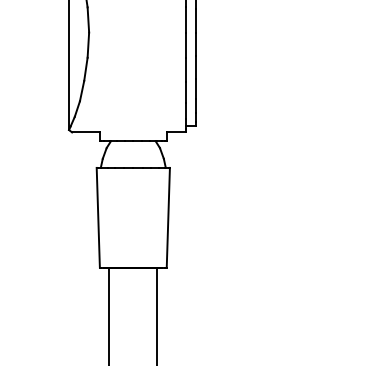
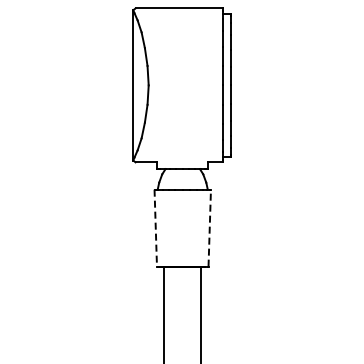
line: (168, 216) -> (209, 227), solid -> dashed
line: (97, 218) -> (155, 228), solid -> dashed

